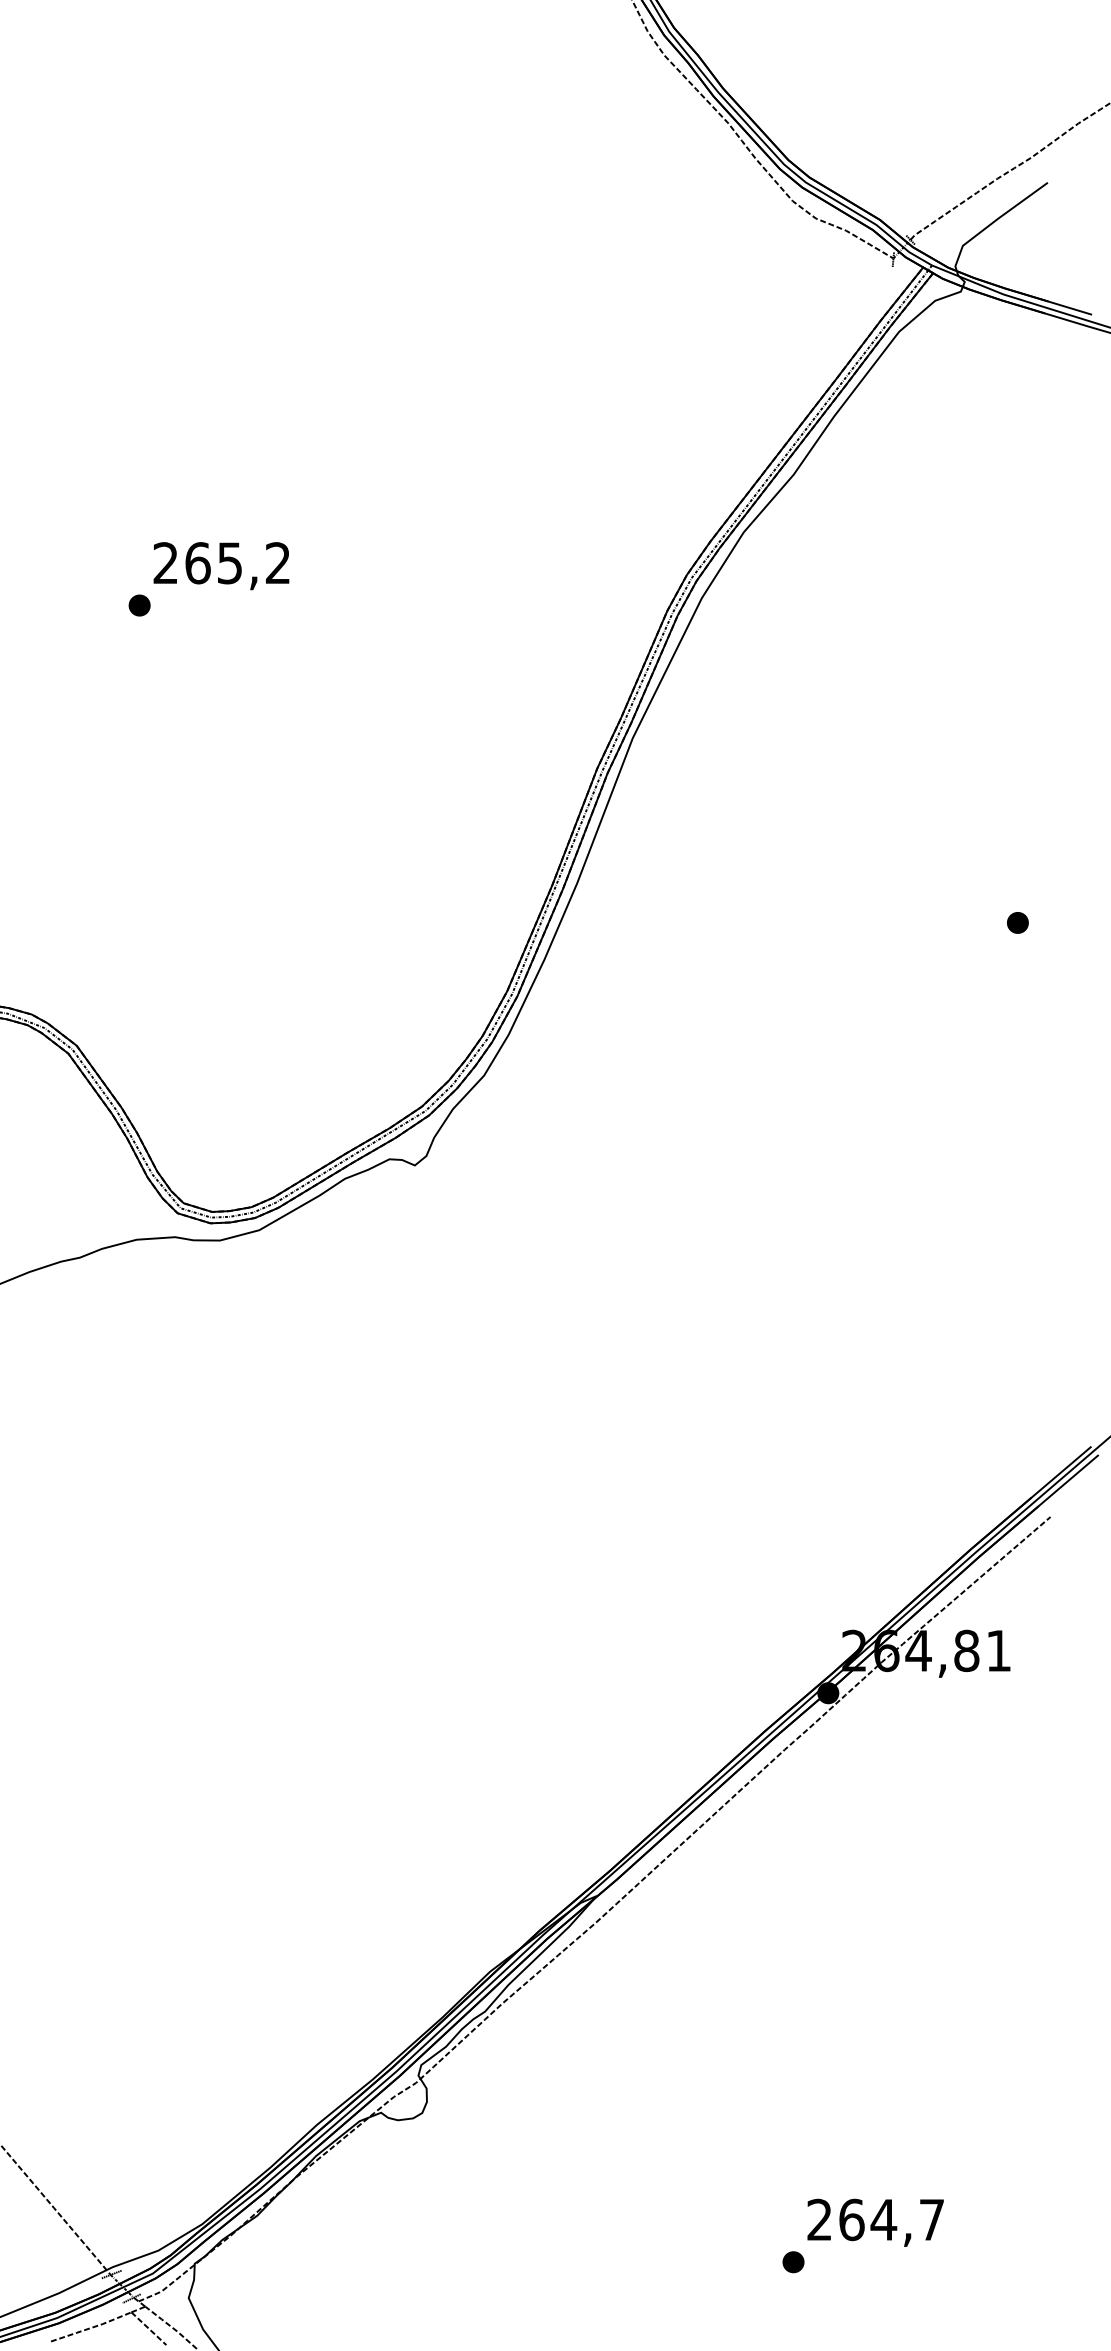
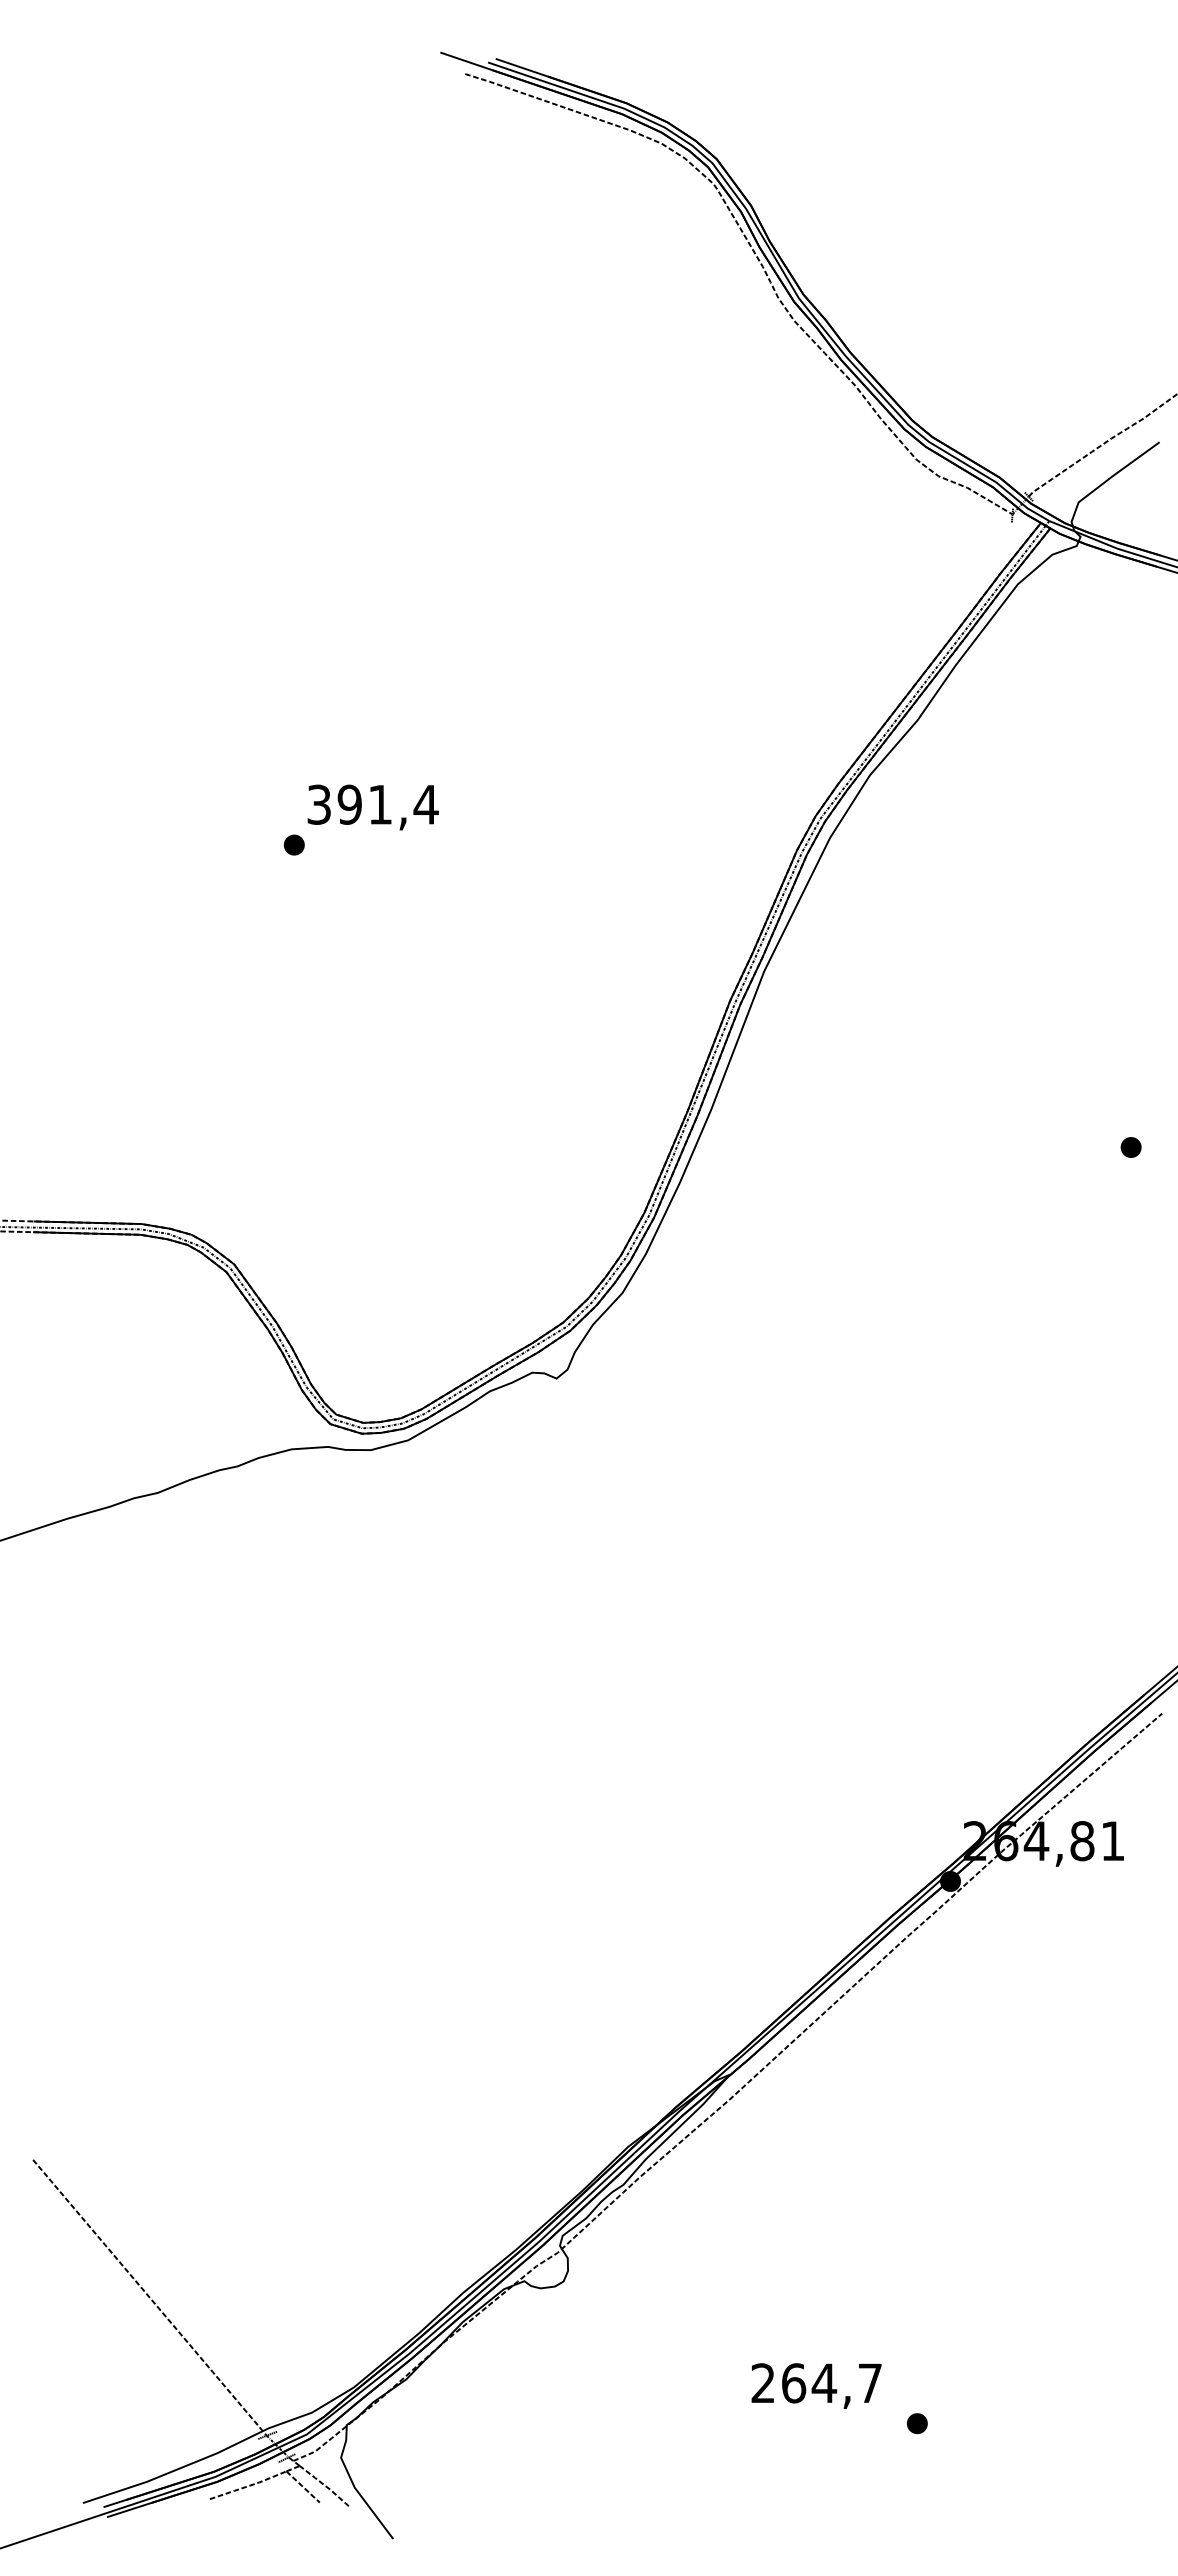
text: (221, 562) -> (372, 804), 265,2 -> 391,4
text: (875, 2222) -> (816, 2385), moved

